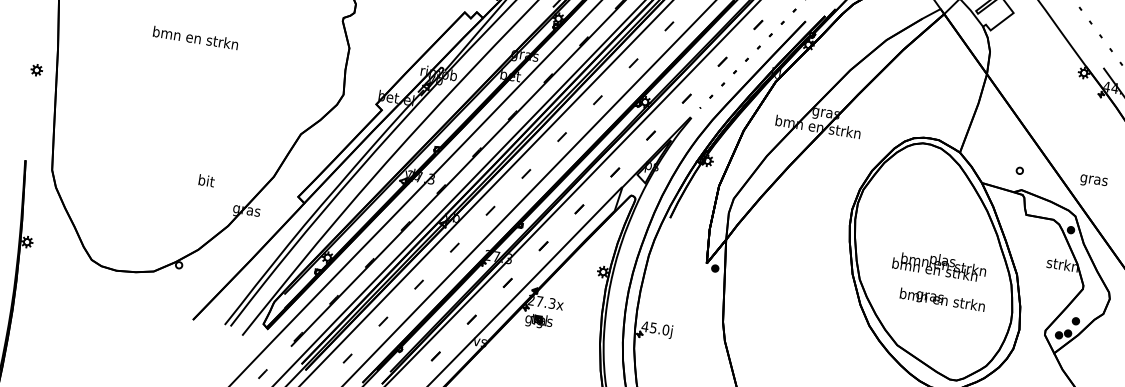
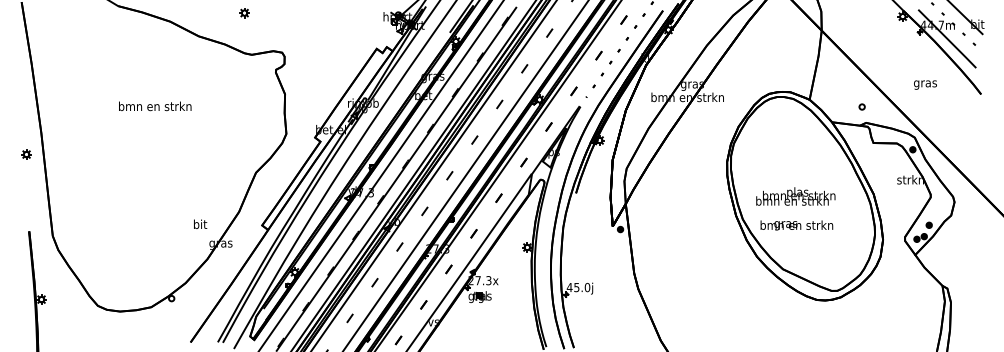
text: (206, 179) -> (200, 223), moved
text: (1093, 180) -> (925, 84), moved
text: (939, 264) -> (795, 196), moved
text: (942, 300) -> (796, 225), moved

